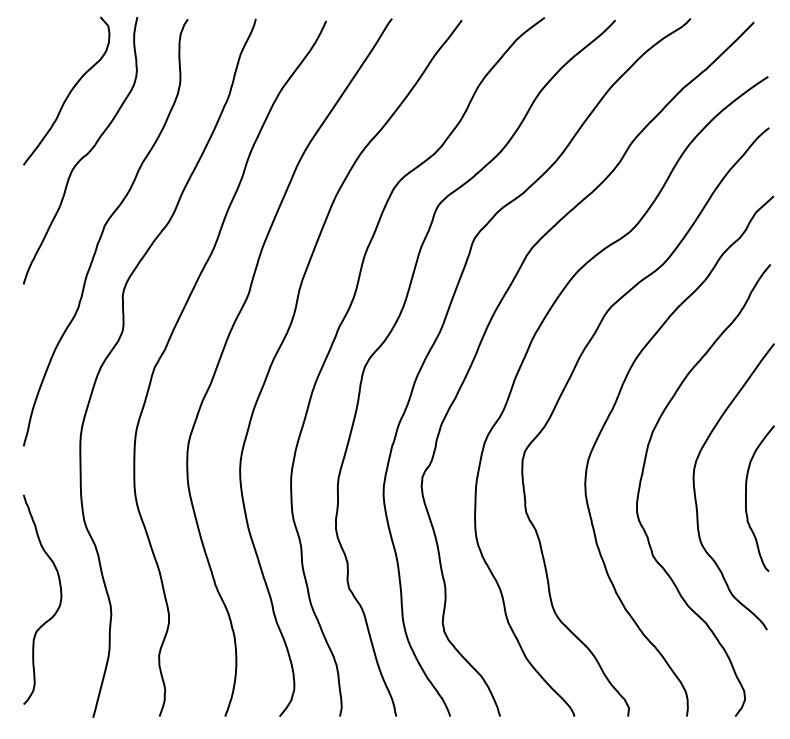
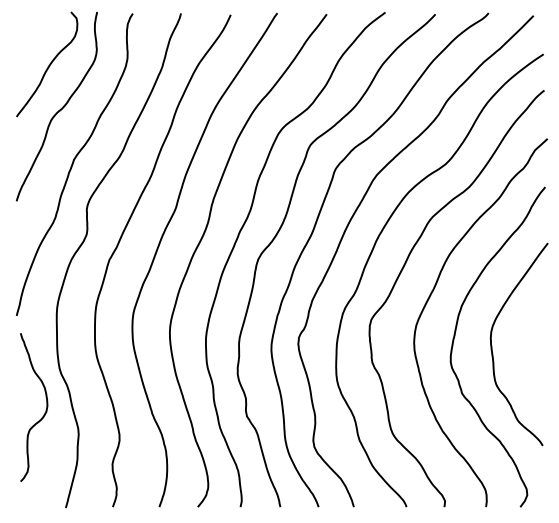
curve: (746, 498) -> (528, 352), removed
curve: (58, 602) -> (45, 409), moved

